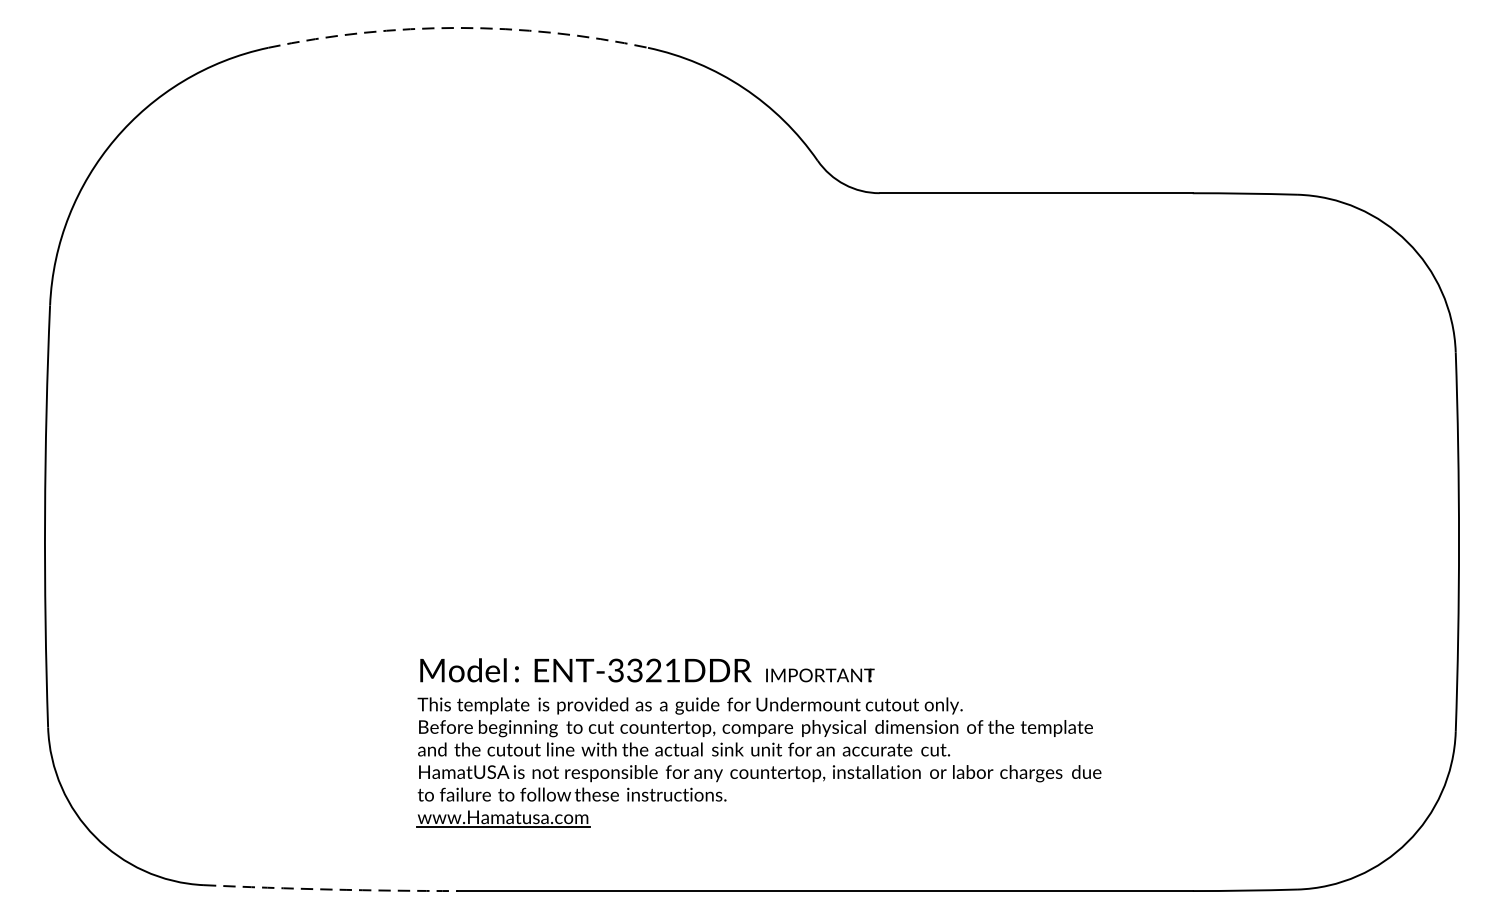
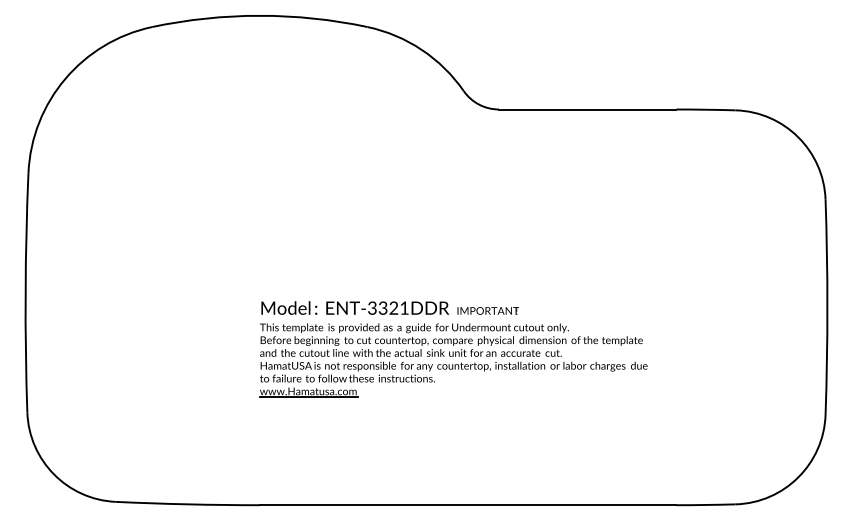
line: (457, 27) -> (259, 15), dashed -> solid
part: (759, 743) -> (453, 349), moved
arc: (330, 889) -> (187, 504), dashed -> solid

